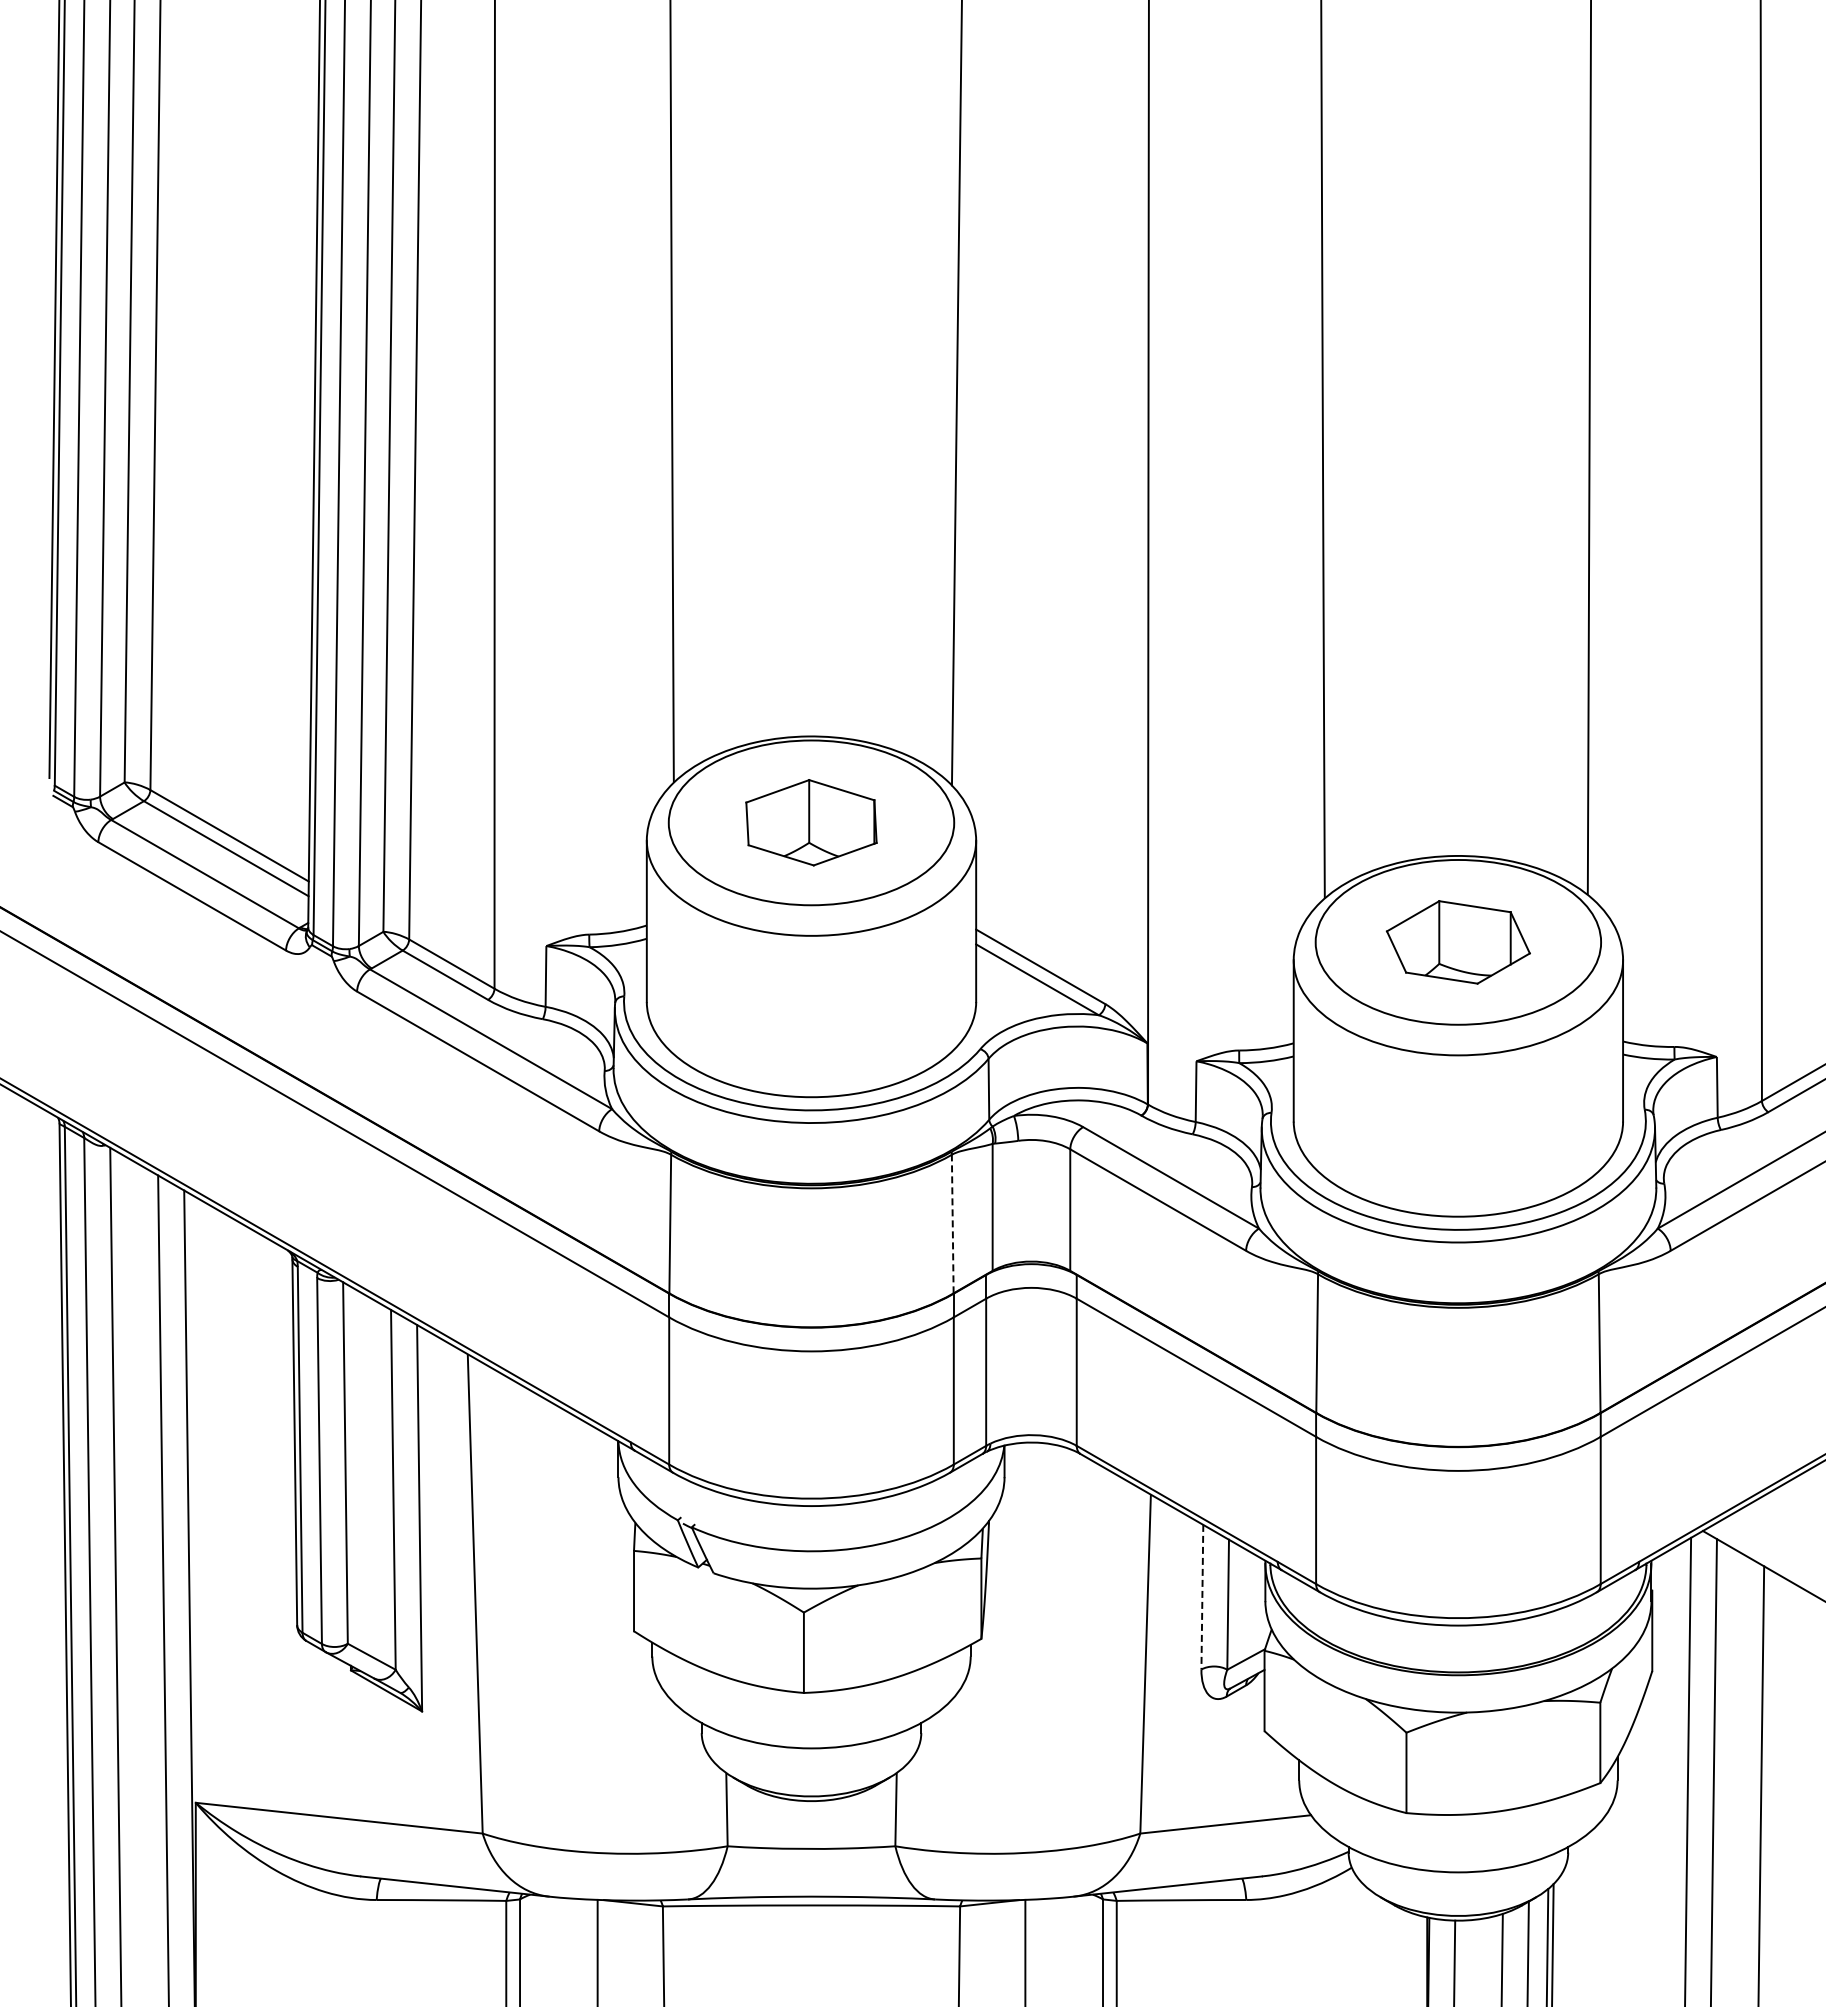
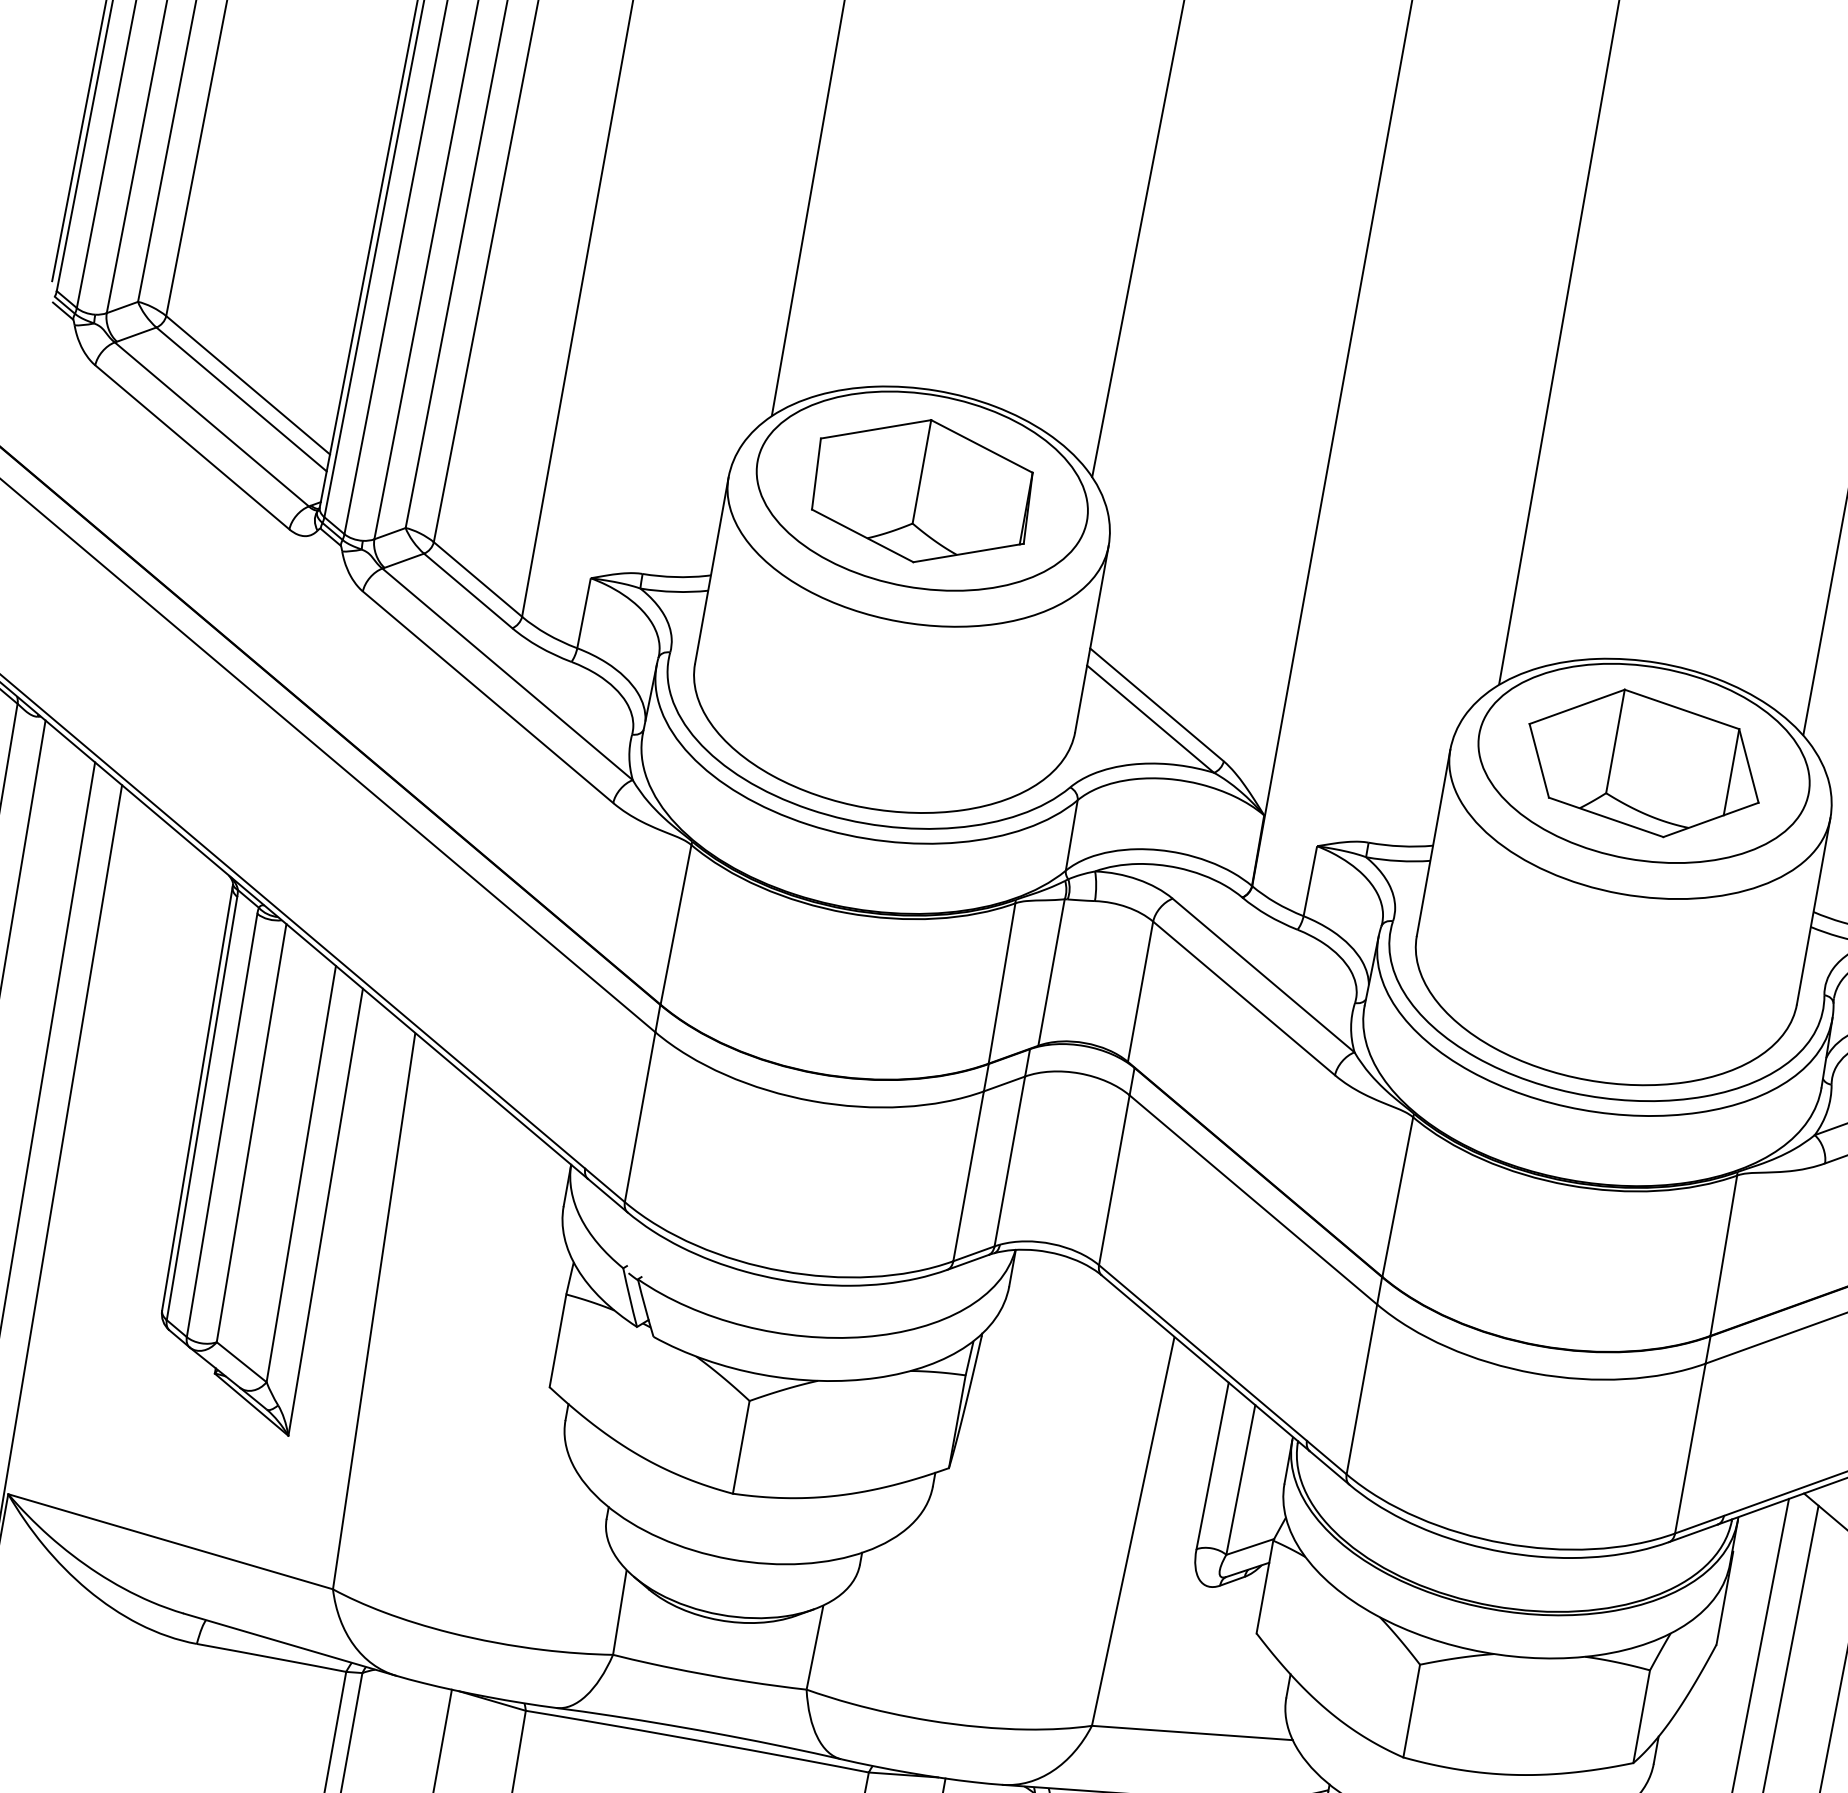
part: (811, 822) -> (922, 490), size x1.43
part: (1458, 942) -> (1644, 763), size x1.43
line: (952, 1223) -> (1001, 982), dashed -> solid
line: (1202, 1597) -> (1212, 1466), dashed -> solid

